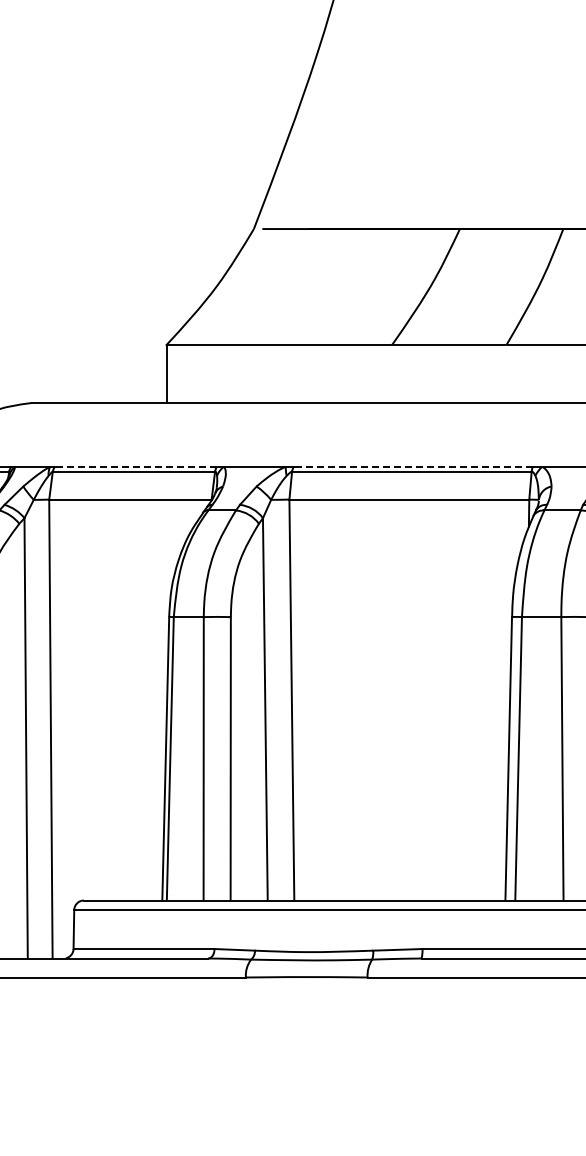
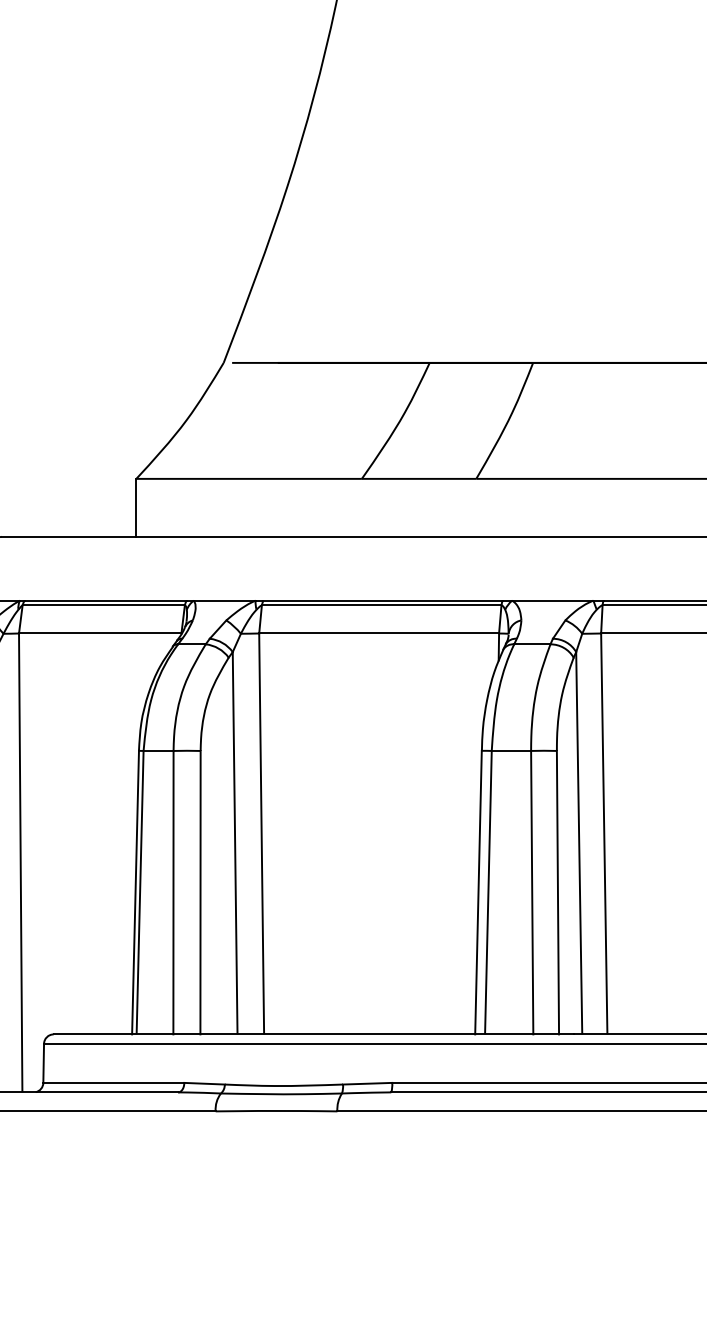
line: (135, 466) -> (105, 600), dashed -> solid
line: (413, 466) -> (383, 600), dashed -> solid

